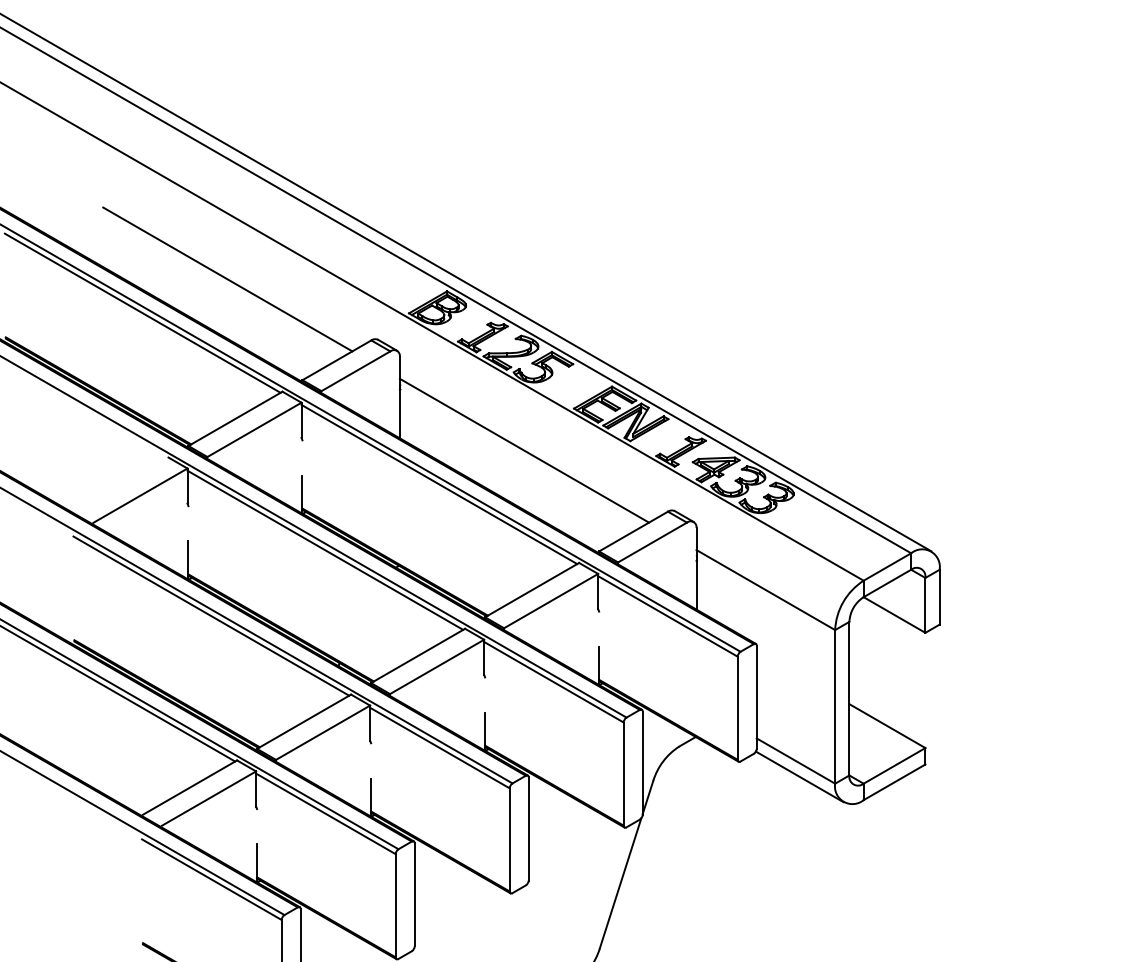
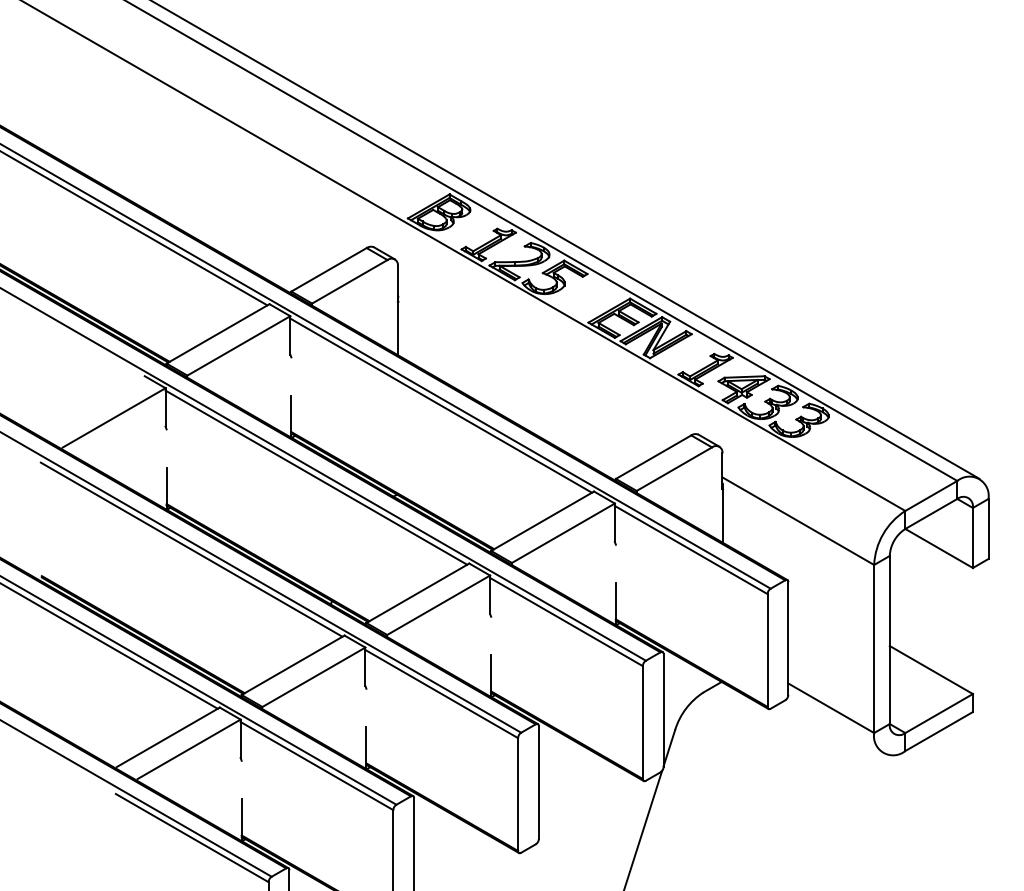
line: (227, 279) -> (209, 181), removed
line: (524, 450) -> (534, 368), removed
line: (799, 776) -> (835, 725), removed

